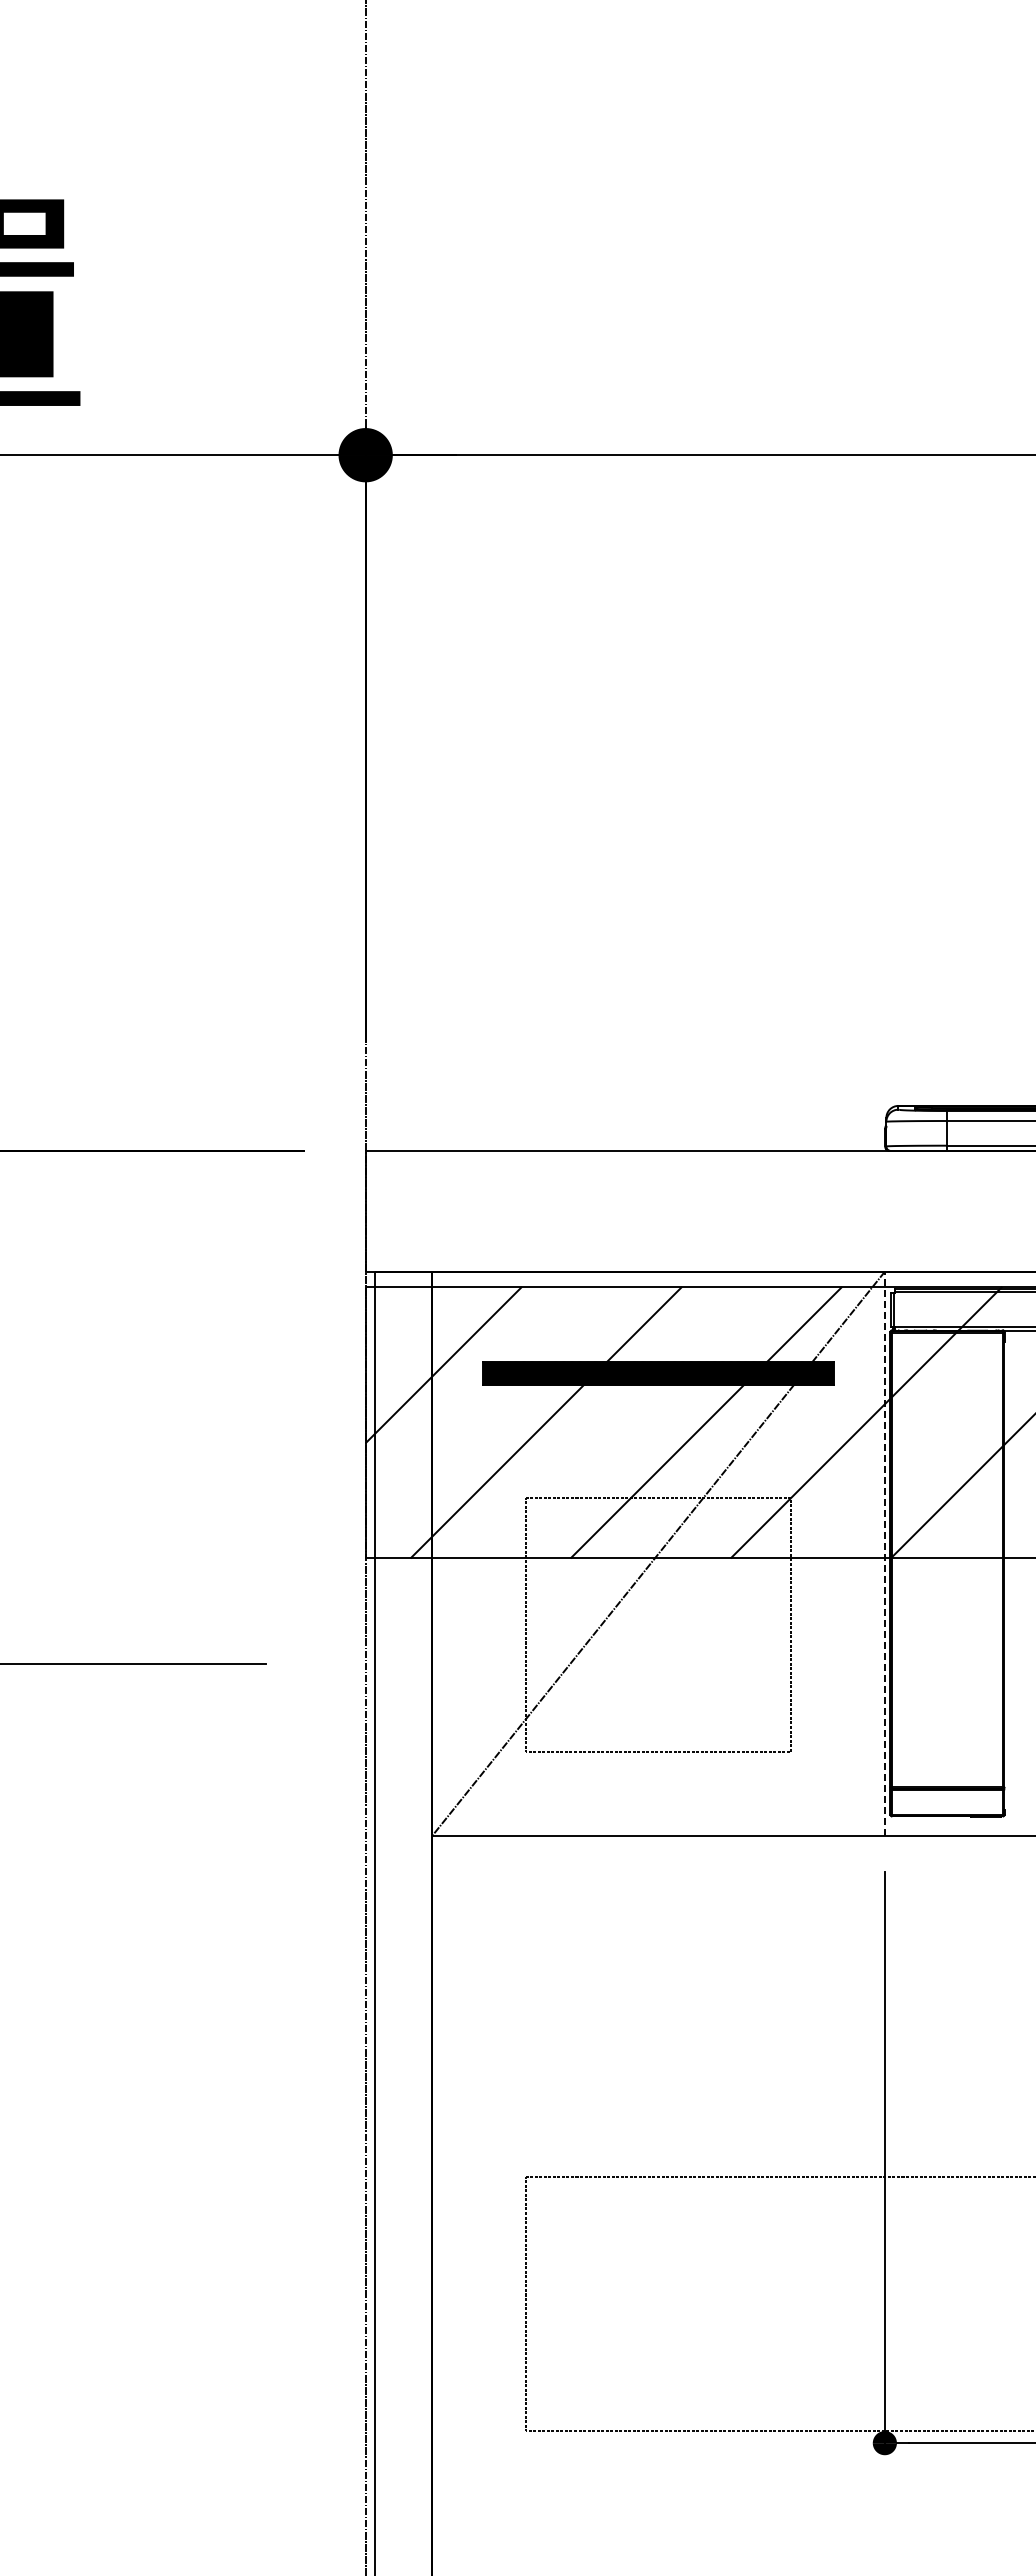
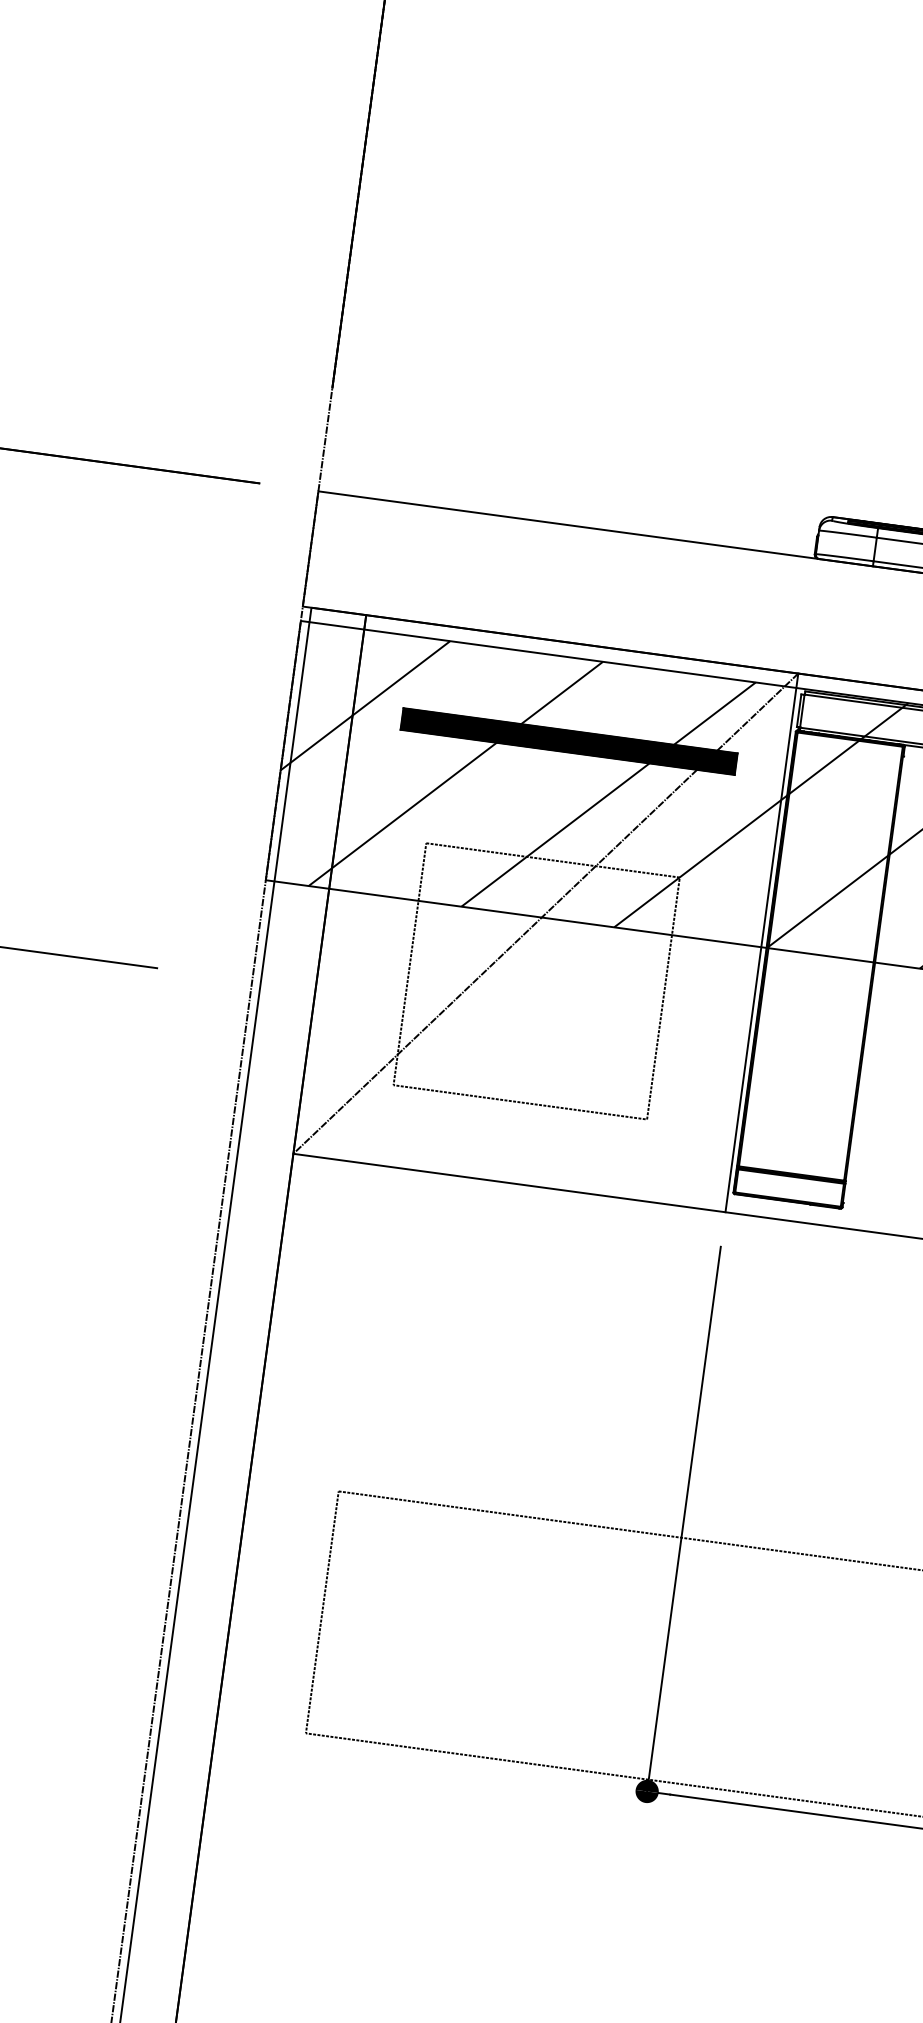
line: (884, 1553) -> (761, 942), dashed -> solid

